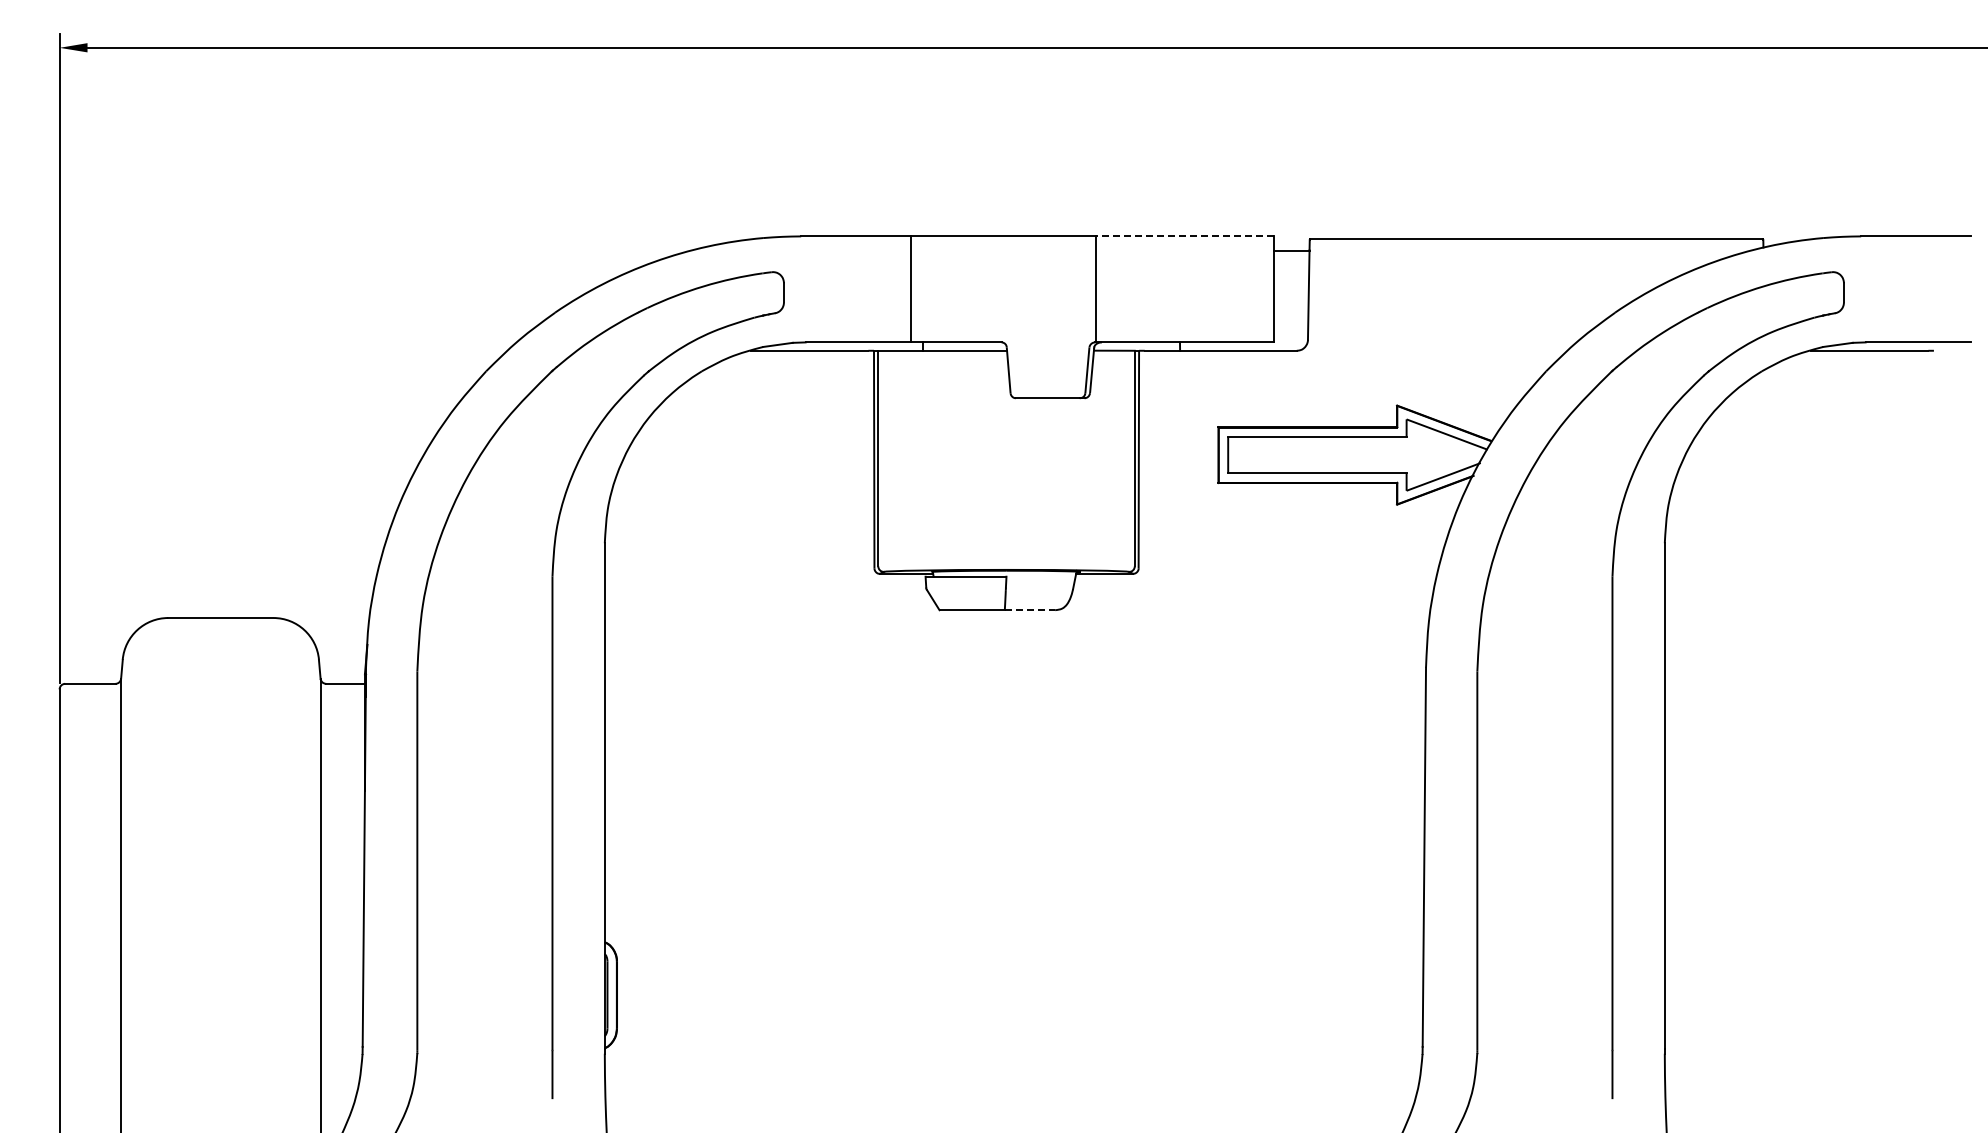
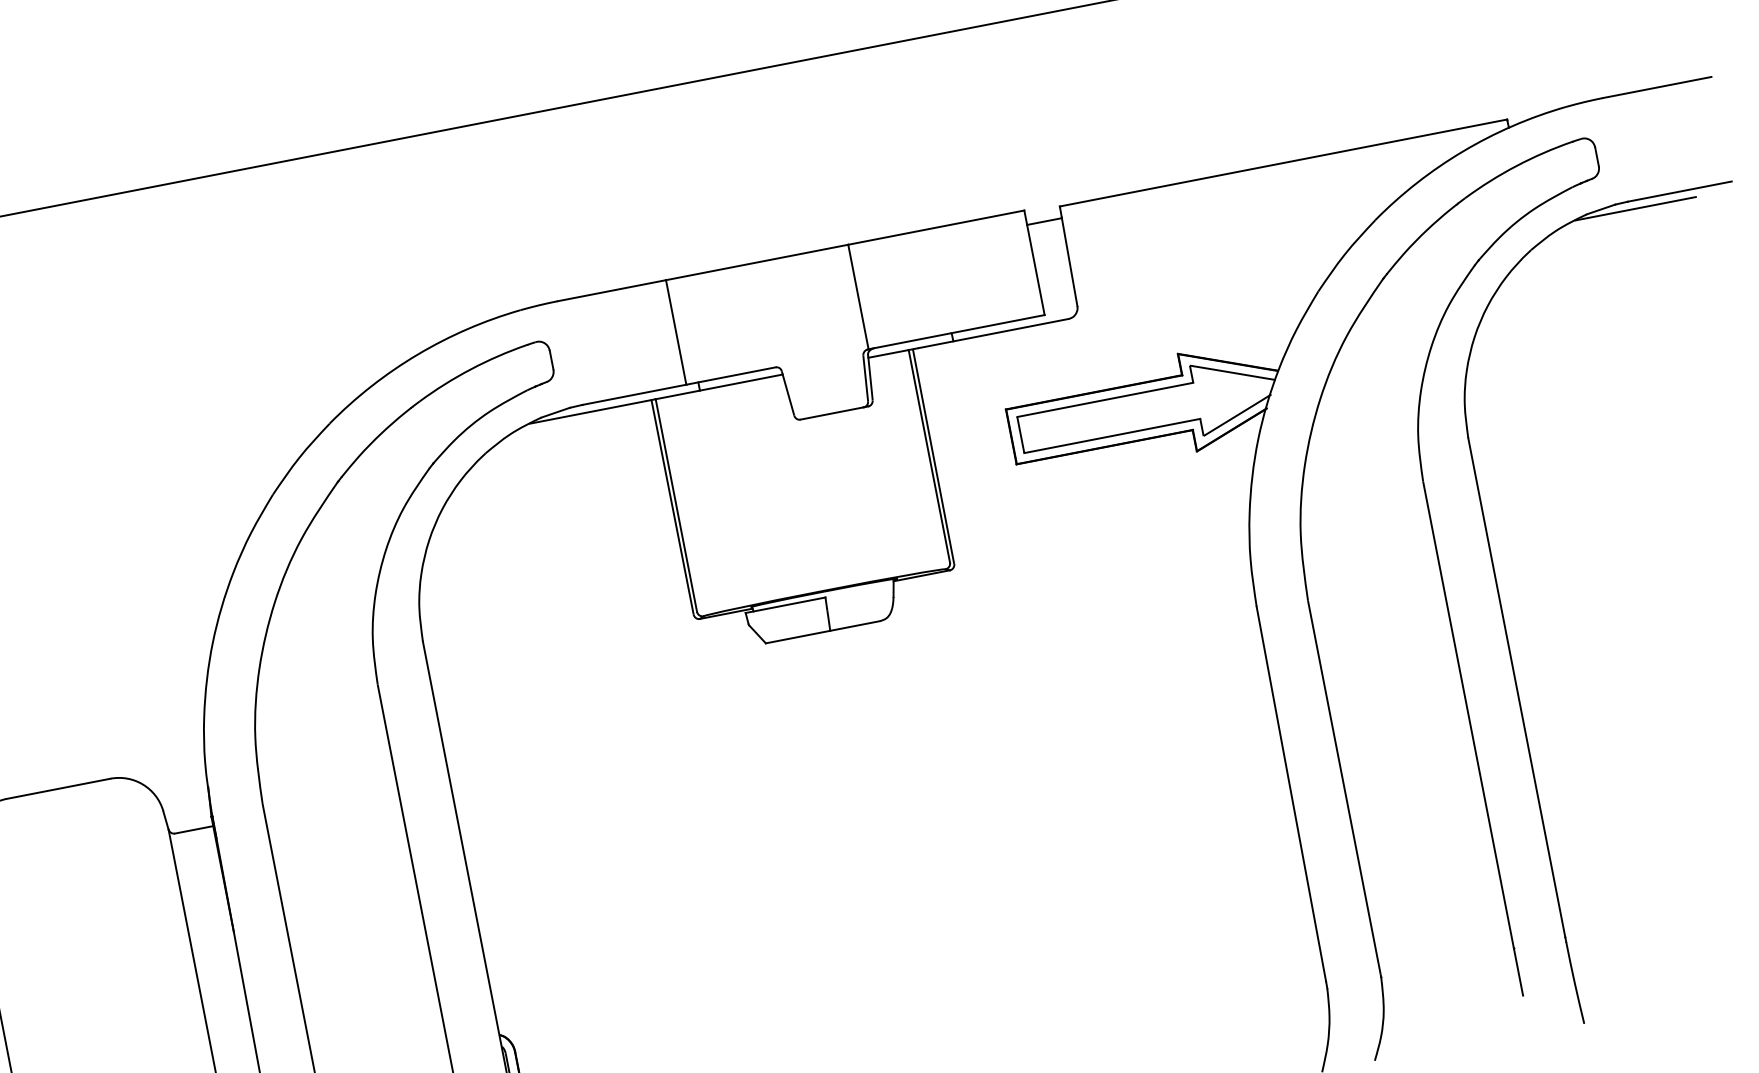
line: (1184, 236) -> (935, 227), dashed -> solid
line: (1030, 610) -> (855, 626), dashed -> solid

